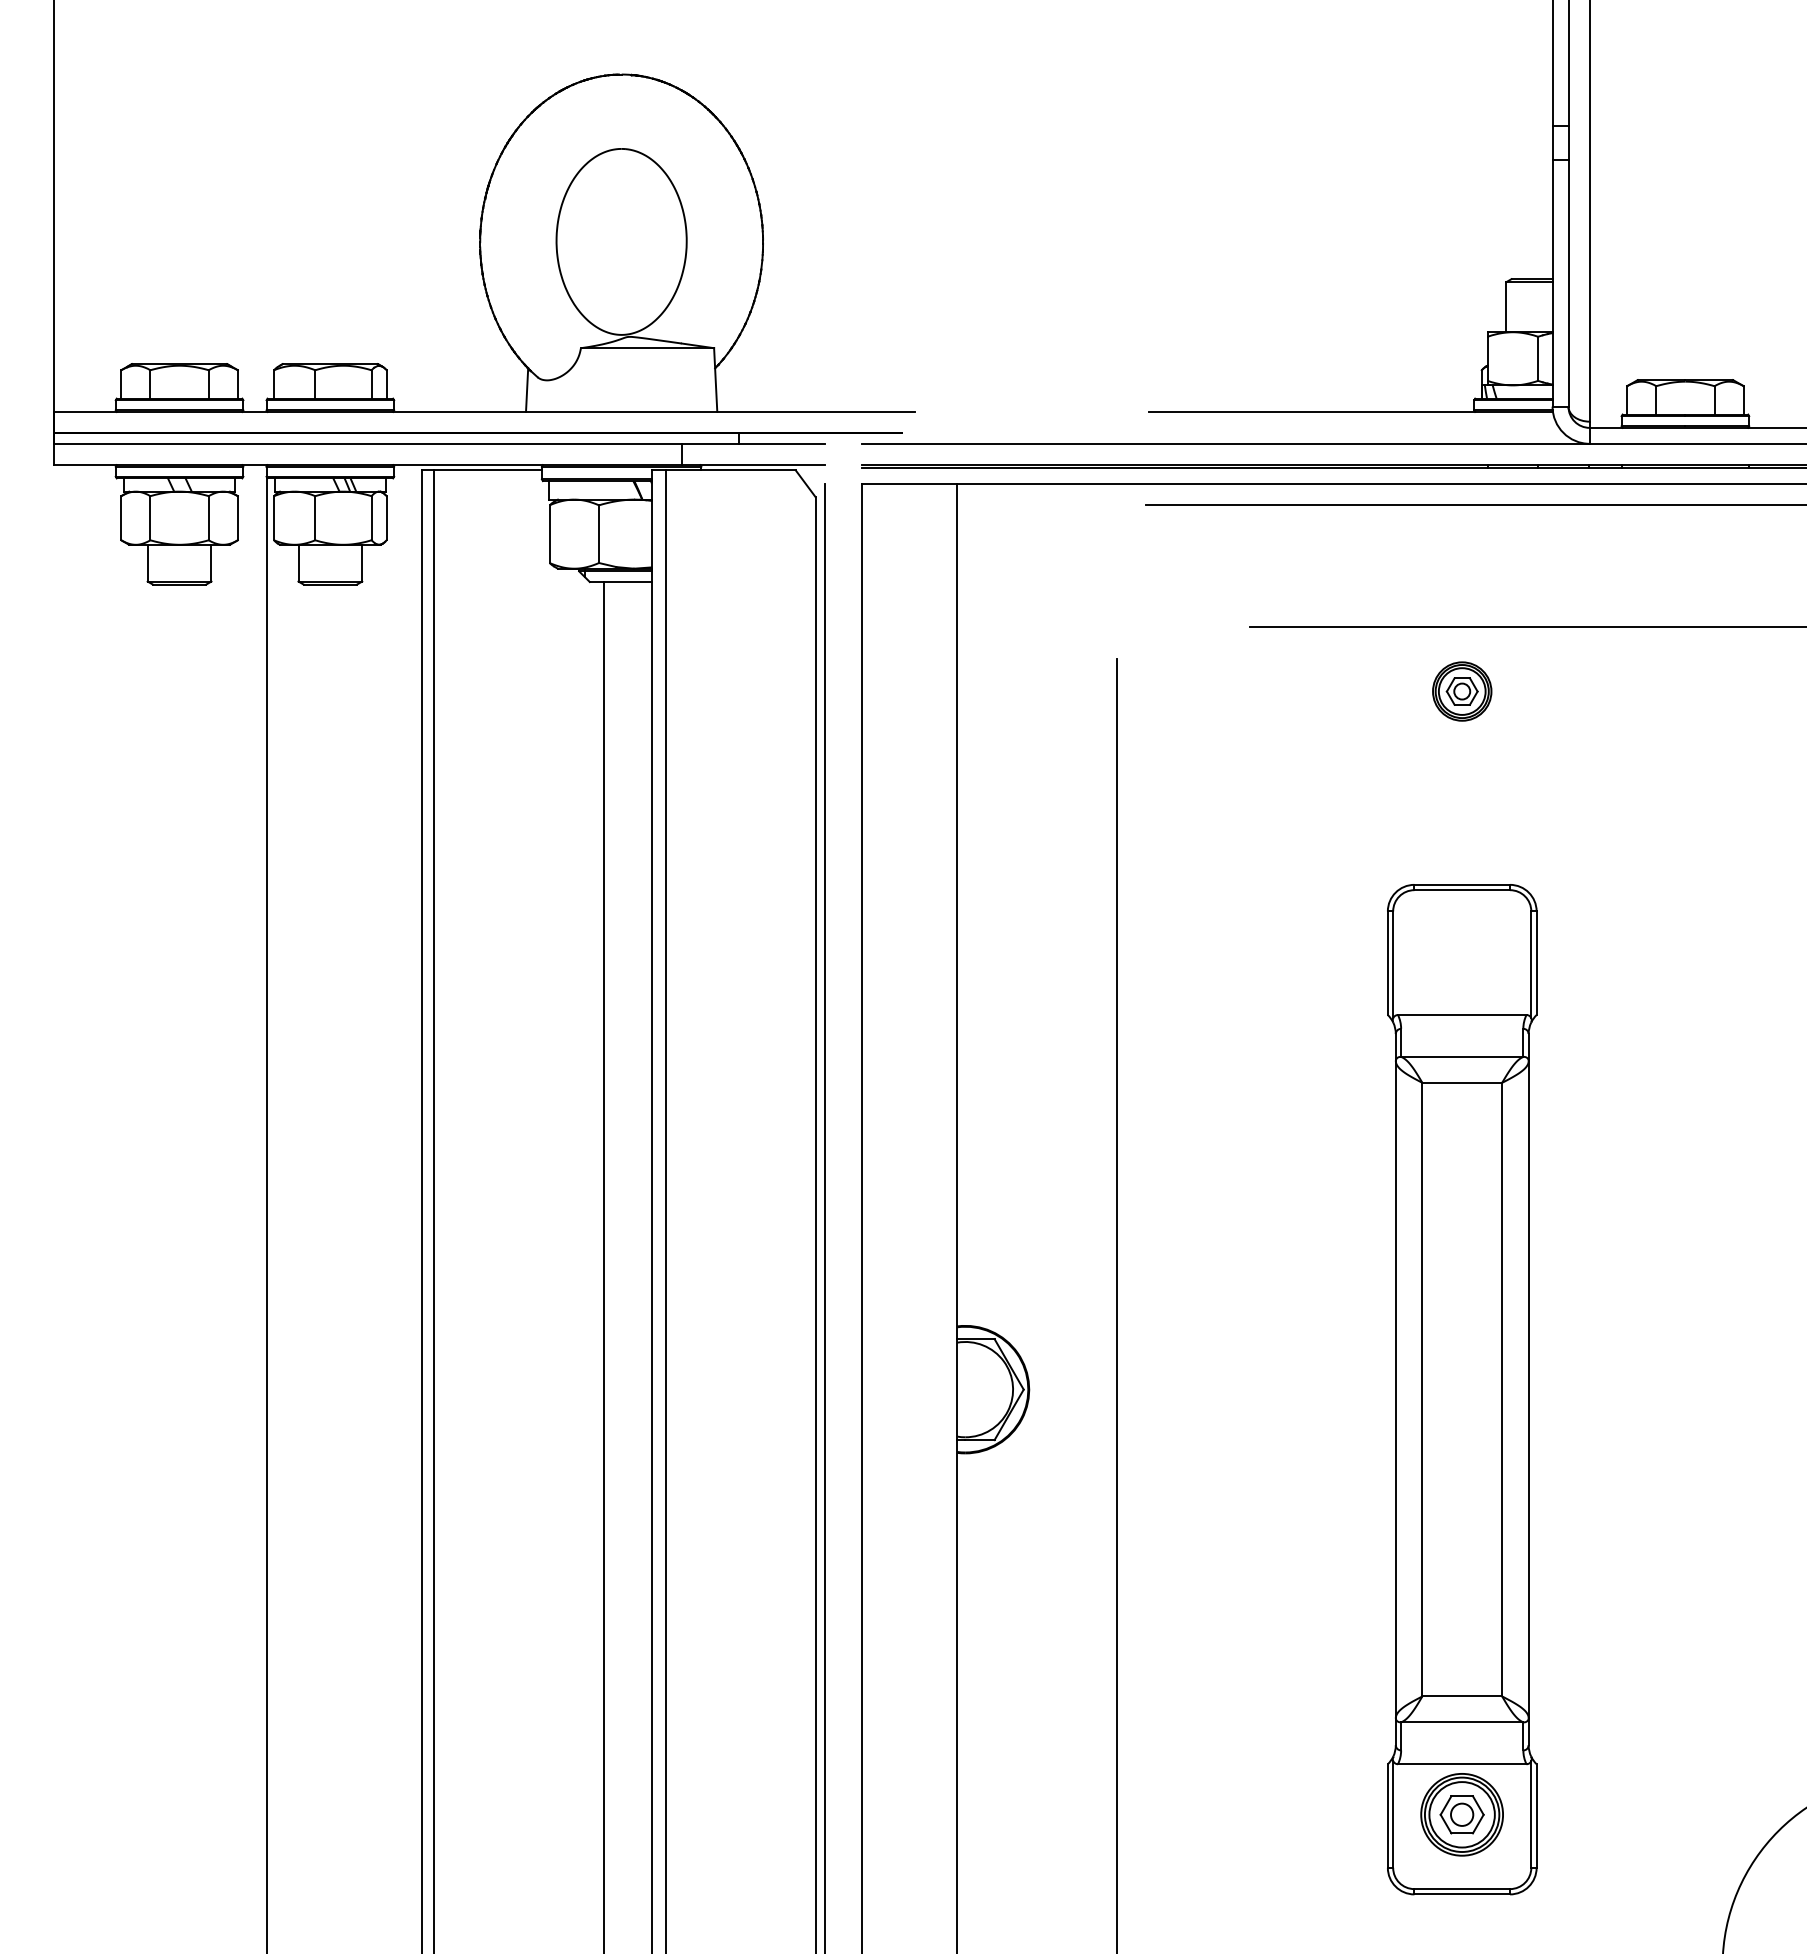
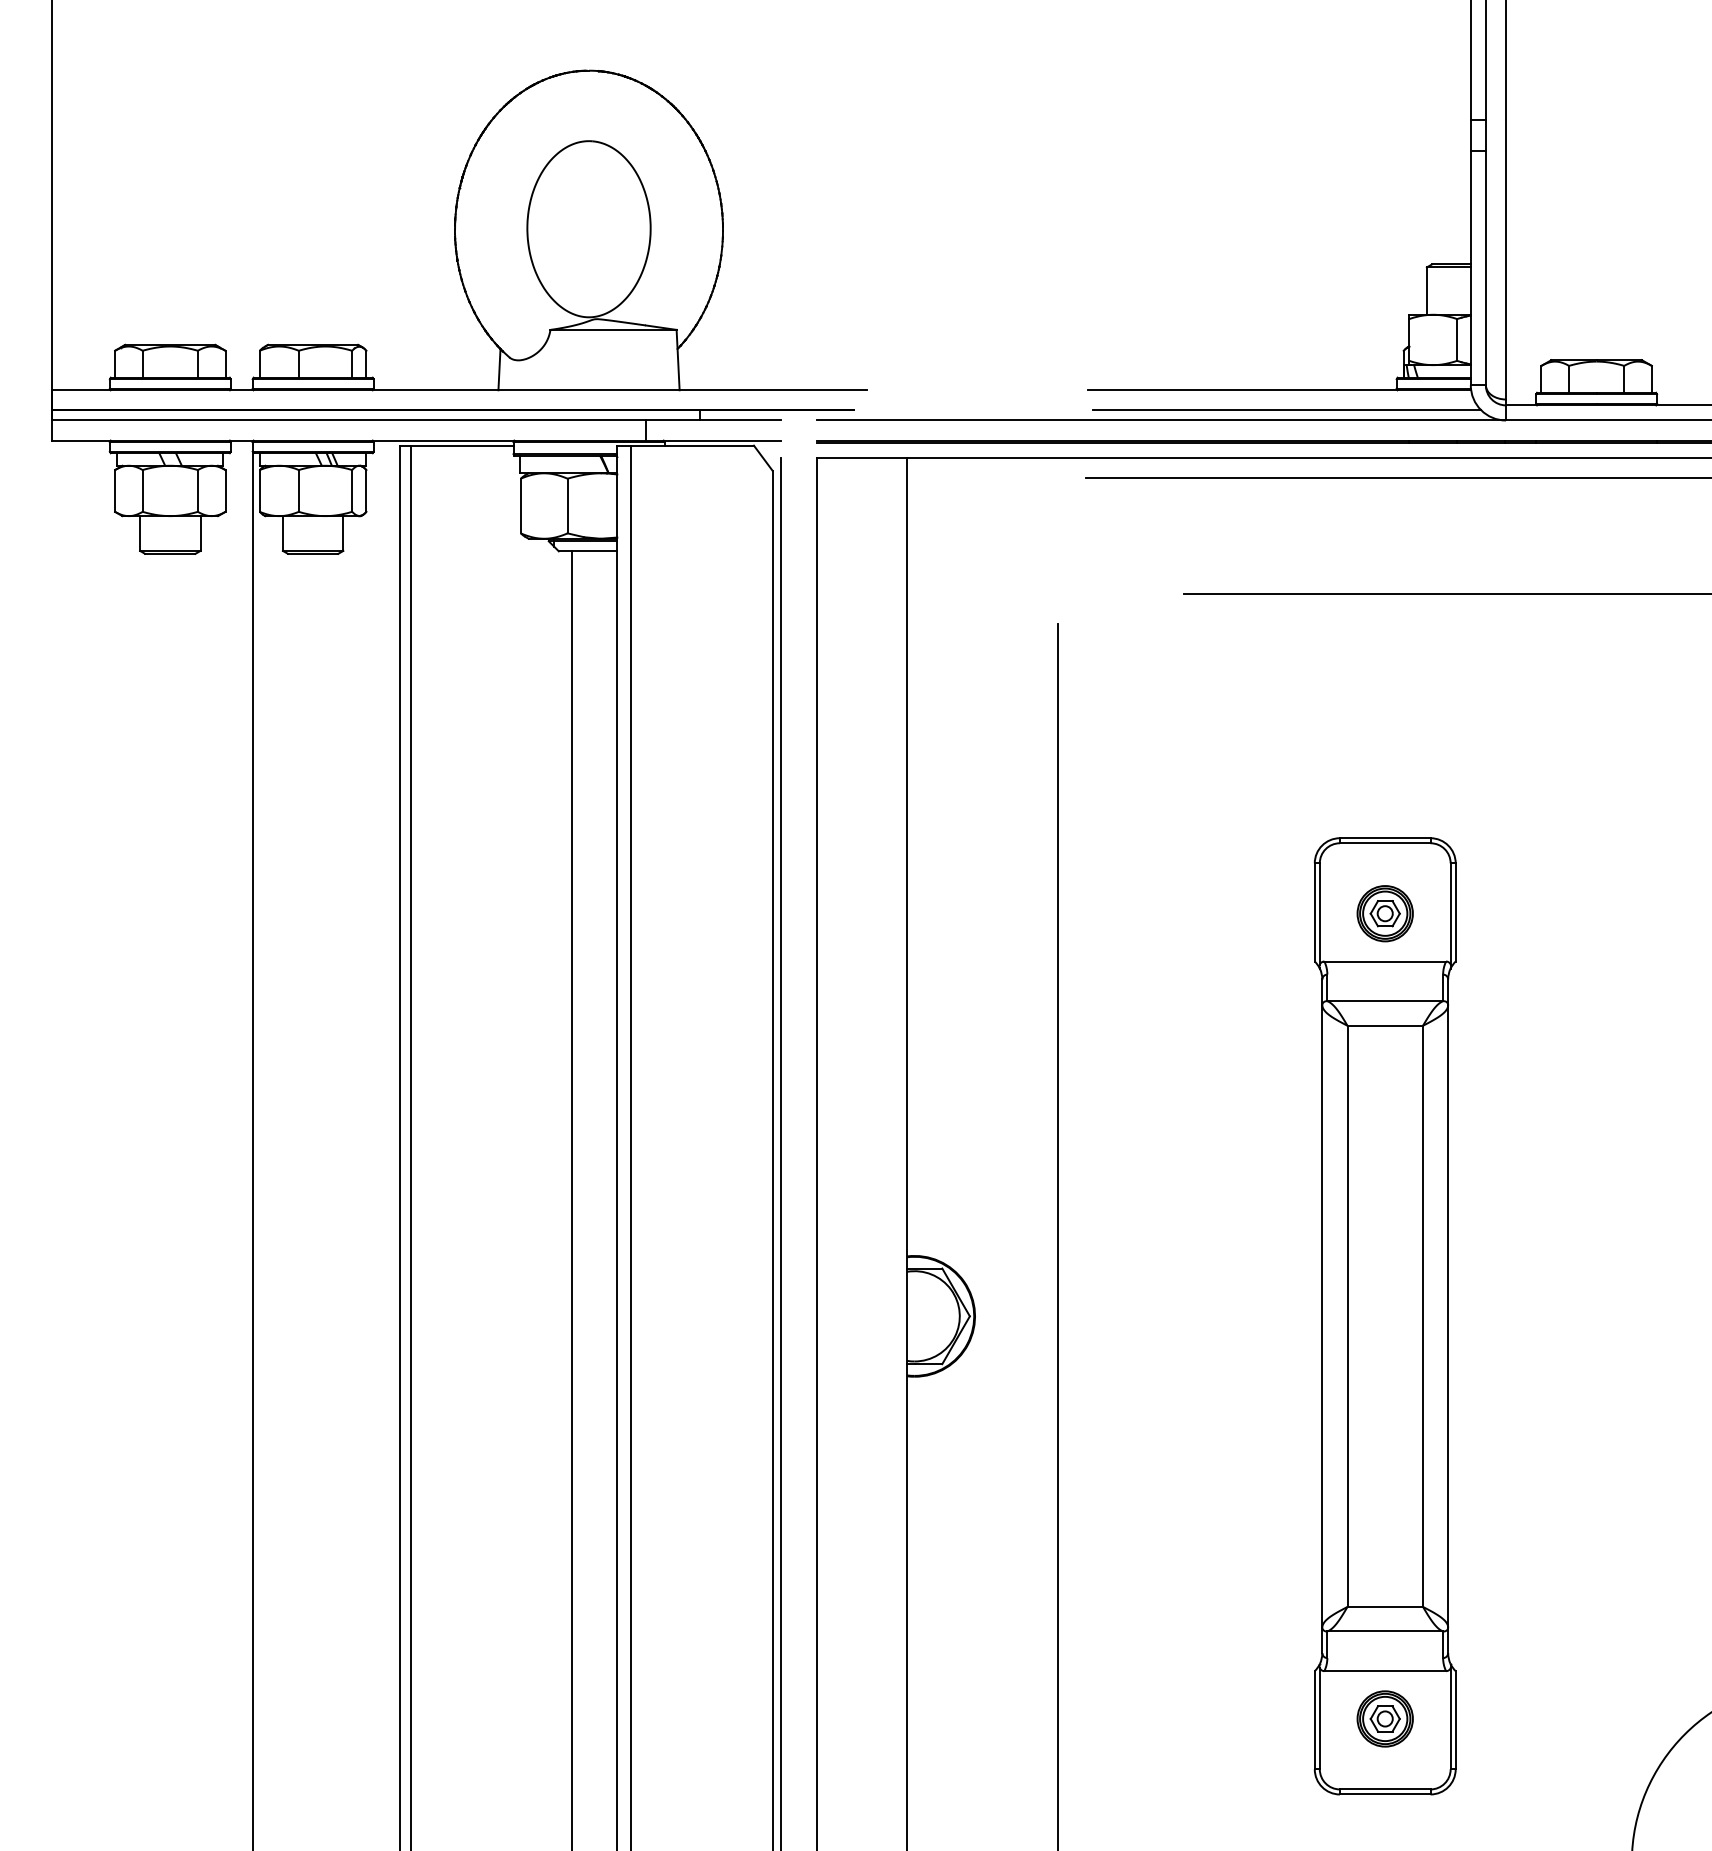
line: (1358, 433) -> (1286, 410), added
part: (1462, 691) -> (1385, 913), moved
part: (1462, 1814) -> (1385, 1718), size x0.71

